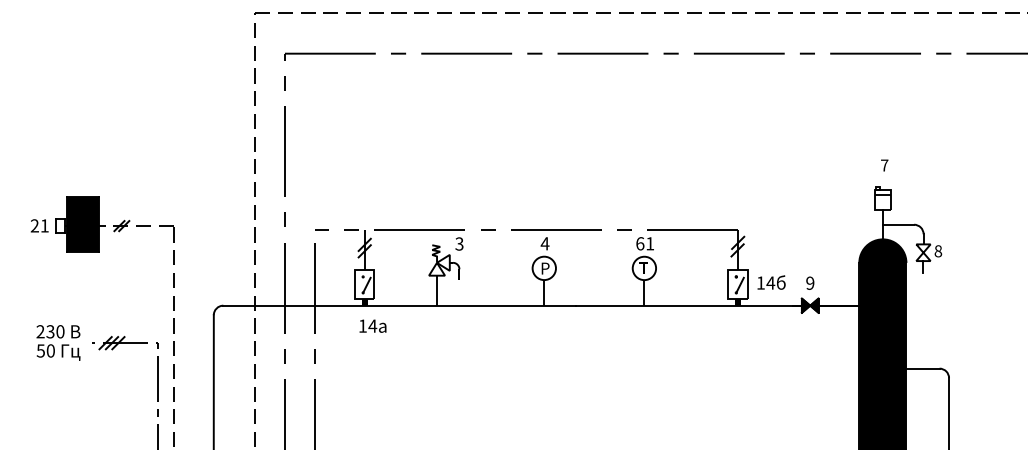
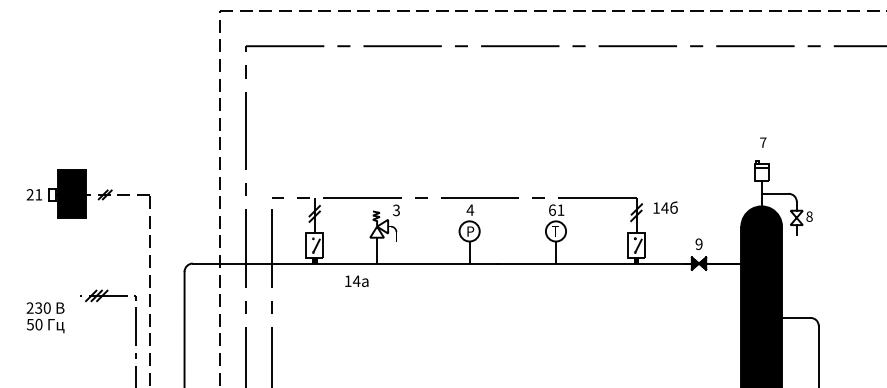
text: (771, 282) -> (665, 207), moved
text: (372, 325) -> (356, 280), moved
text: (58, 342) -> (45, 317), moved

